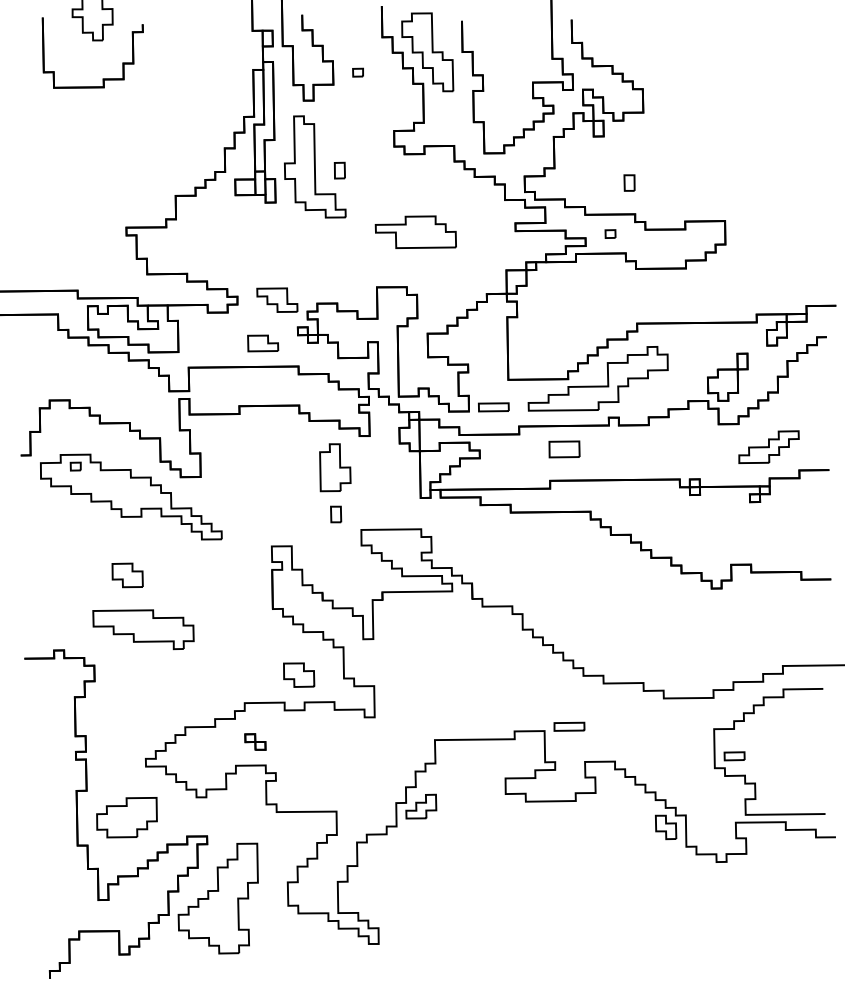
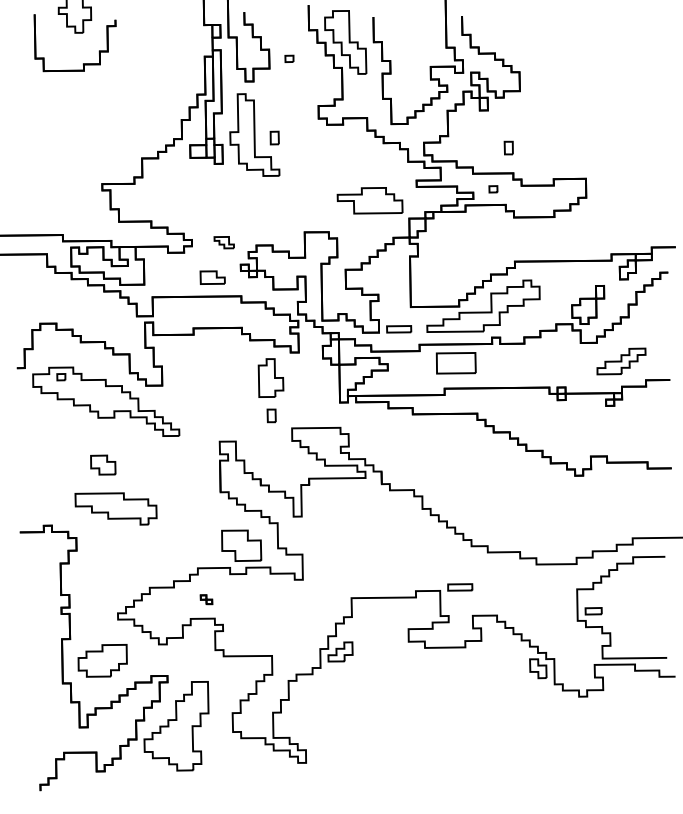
part: (415, 231) -> (369, 200), moved
part: (277, 299) -> (224, 242), size x0.6
part: (564, 449) -> (456, 363), size x1.6
part: (299, 674) -> (242, 545), size x1.6
part: (255, 741) -> (206, 599), size x0.7

